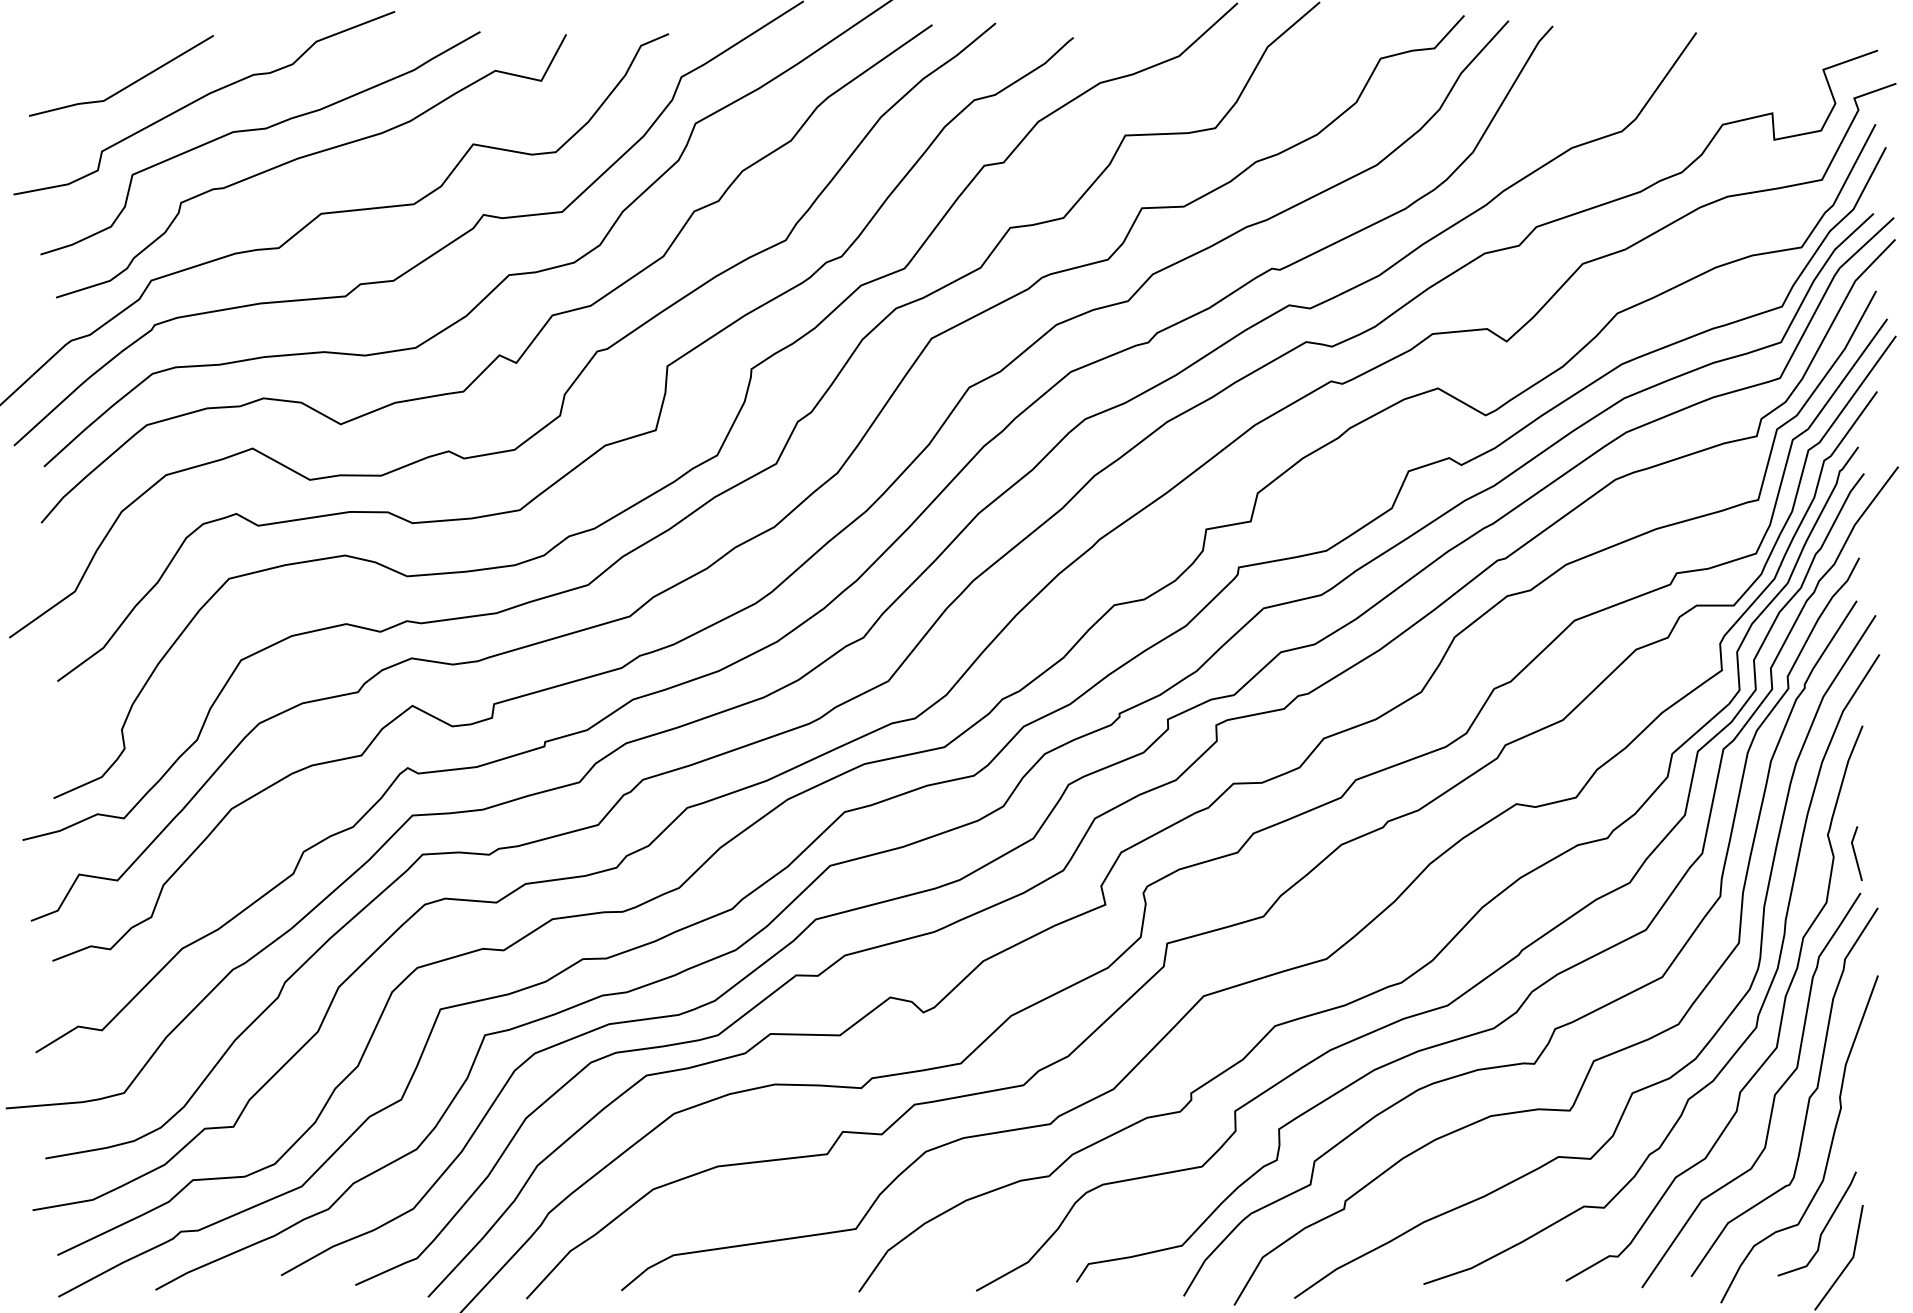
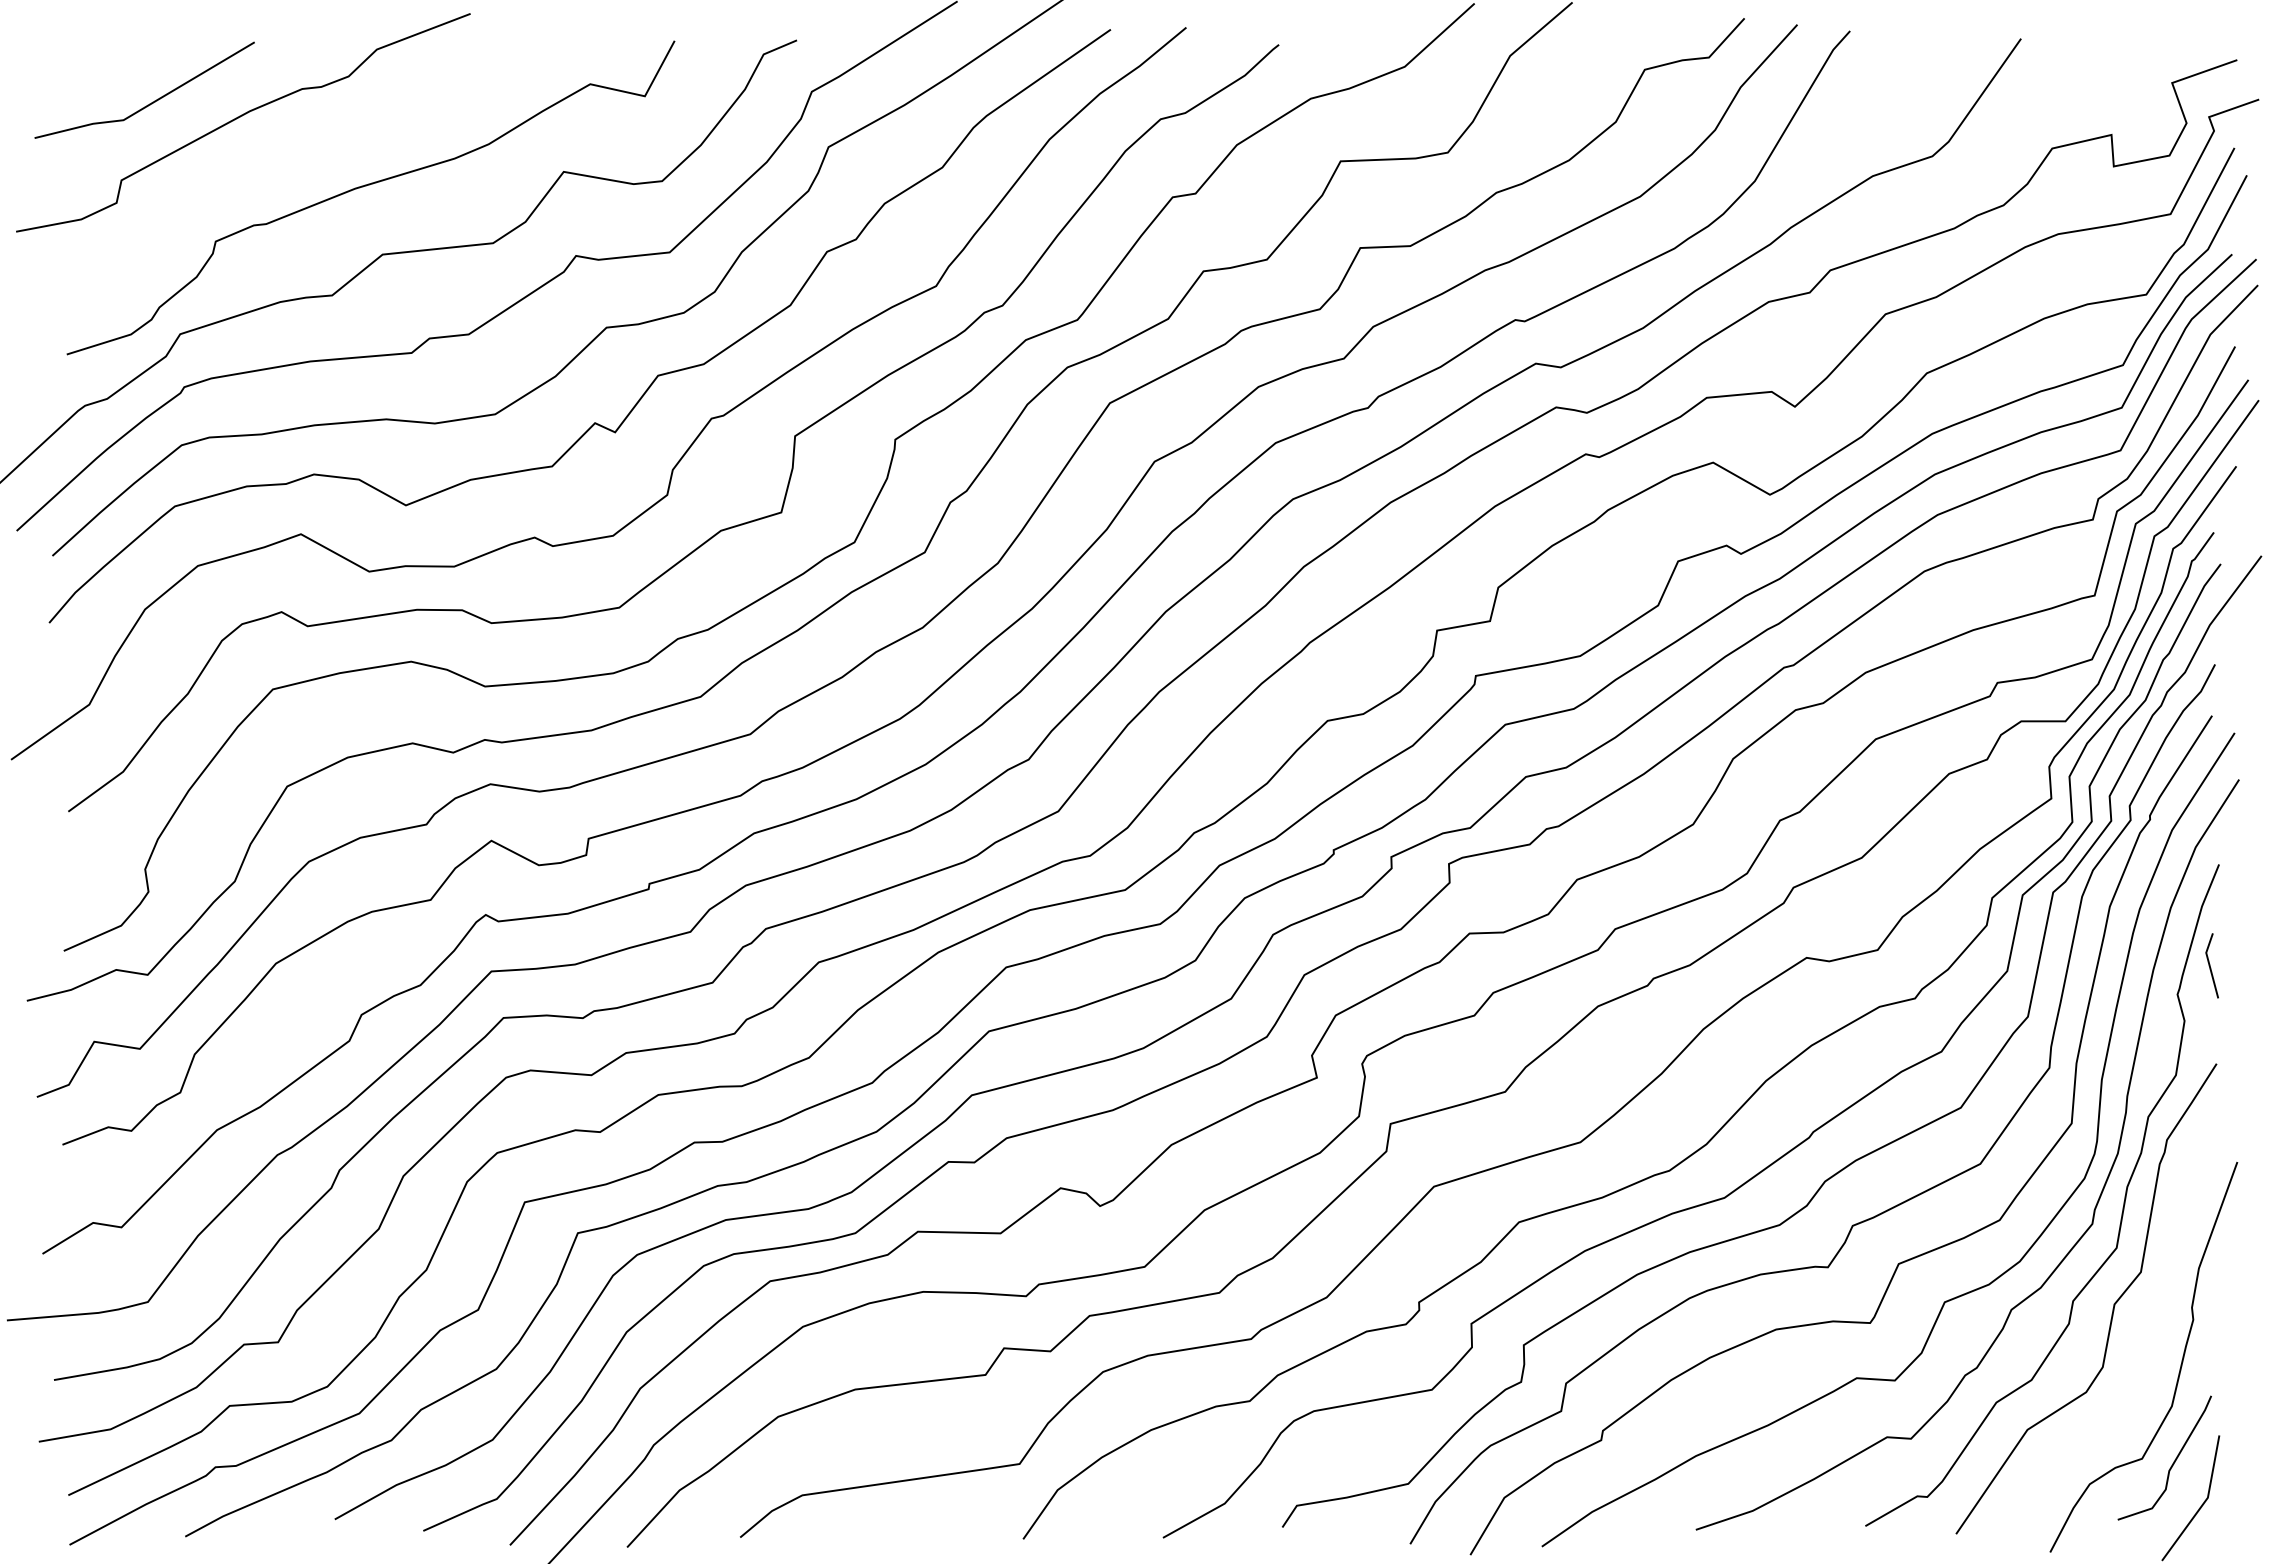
curve: (257, 130) -> (306, 155), removed
line: (1855, 853) -> (2210, 965), moved
curve: (1808, 1098) -> (2154, 1308), removed

